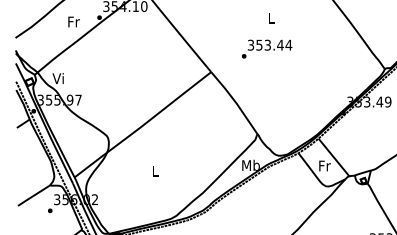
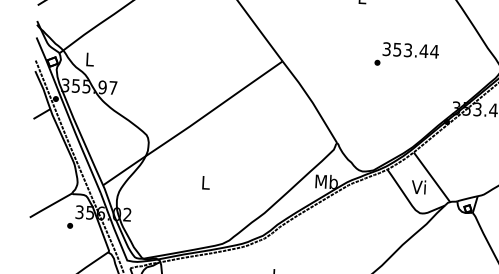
text: (267, 48) -> (407, 54), moved
text: (57, 78) -> (88, 59), Vi -> L
text: (324, 165) -> (419, 186), Fr -> Vi

